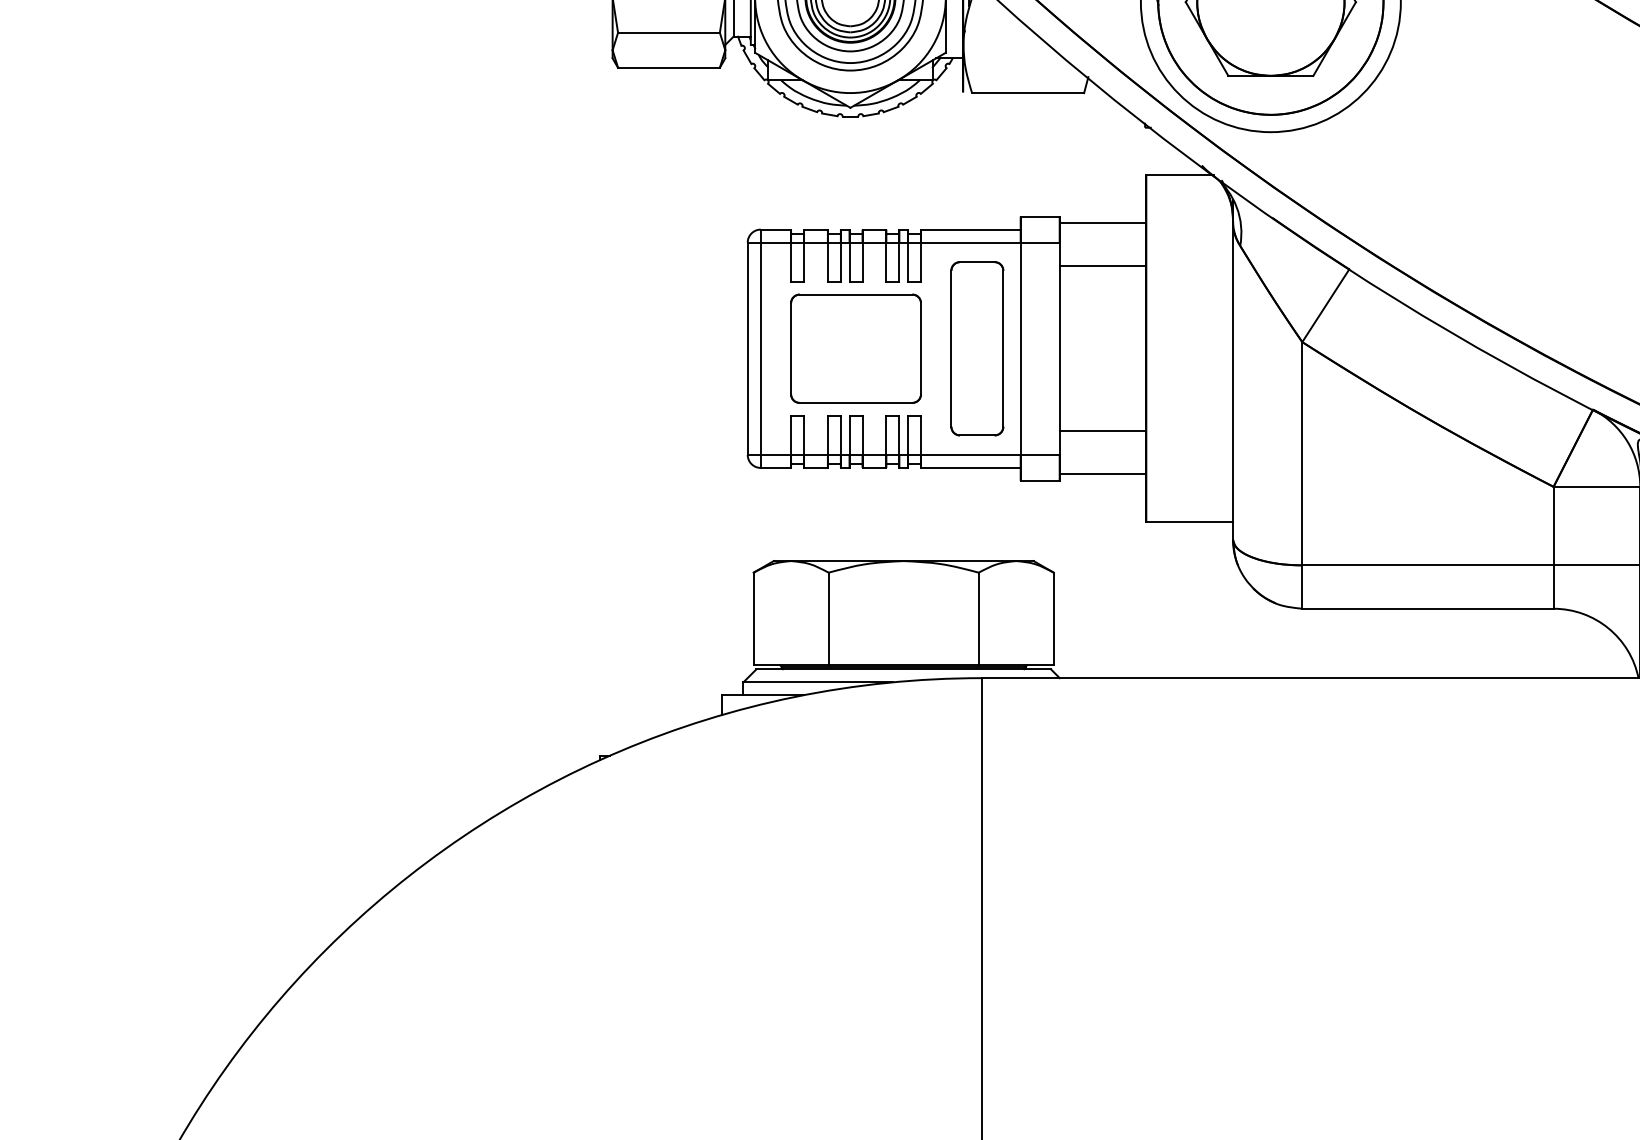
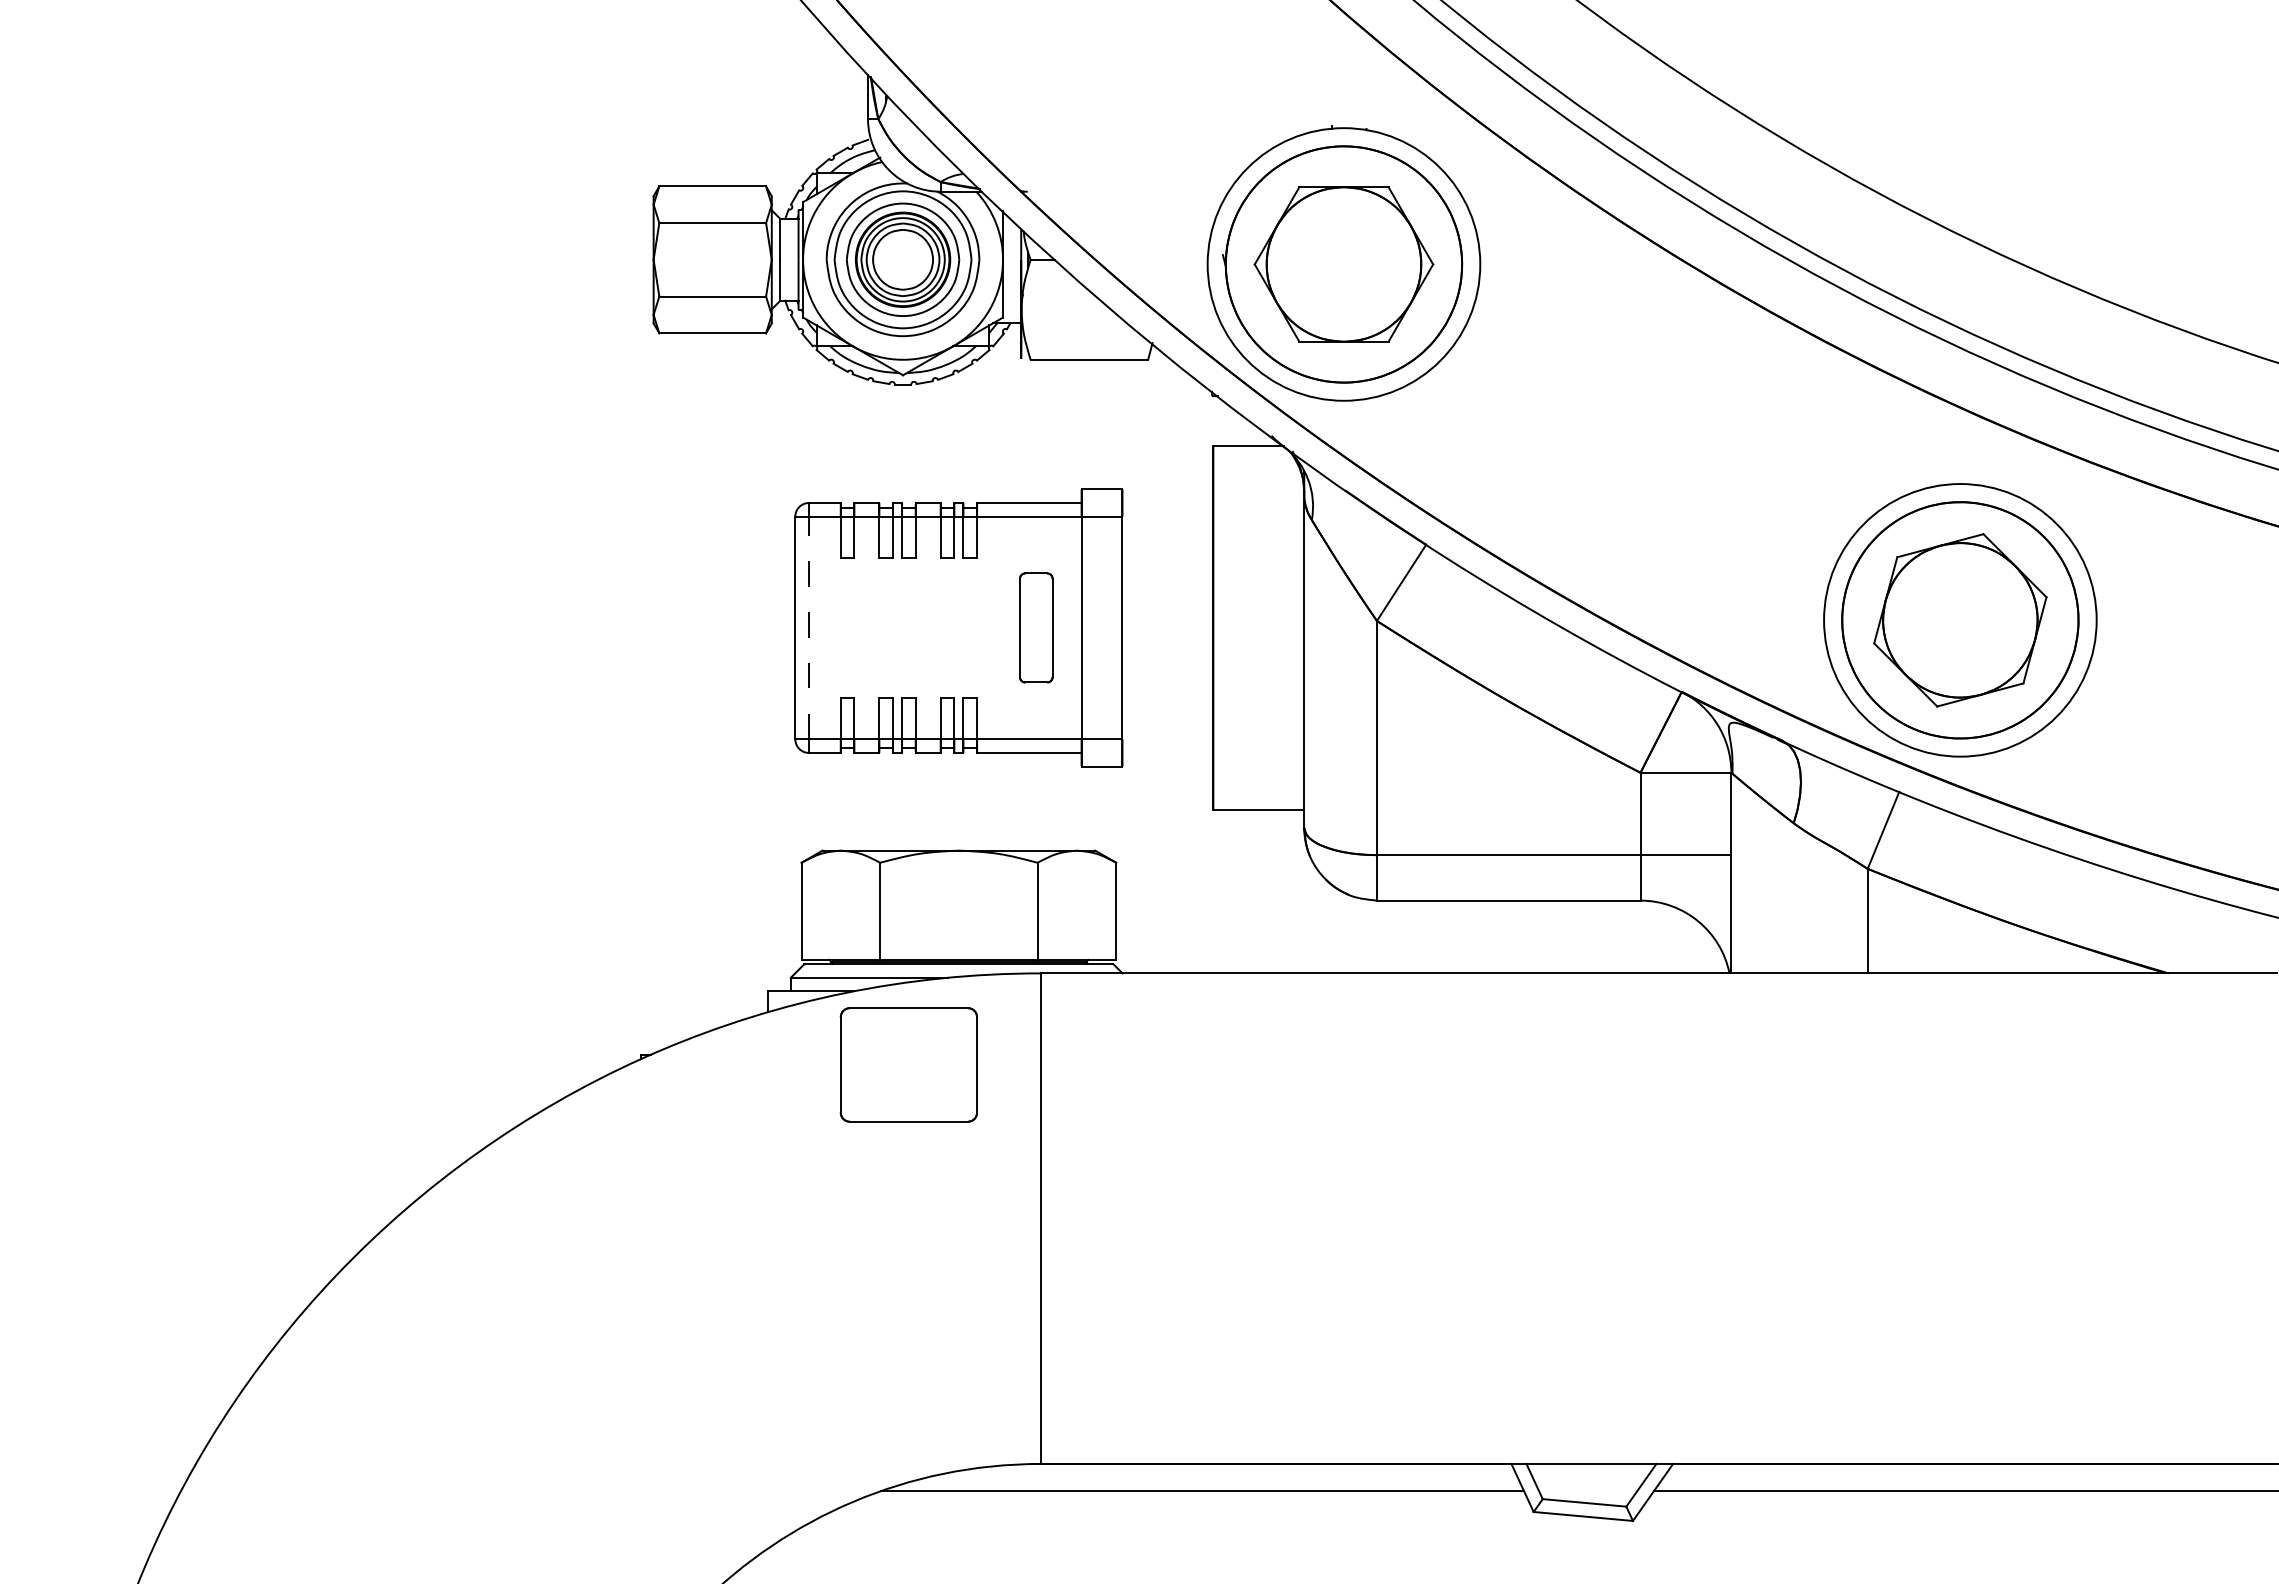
line: (1102, 223) -> (1167, 496), removed
line: (1102, 266) -> (1167, 541), removed
line: (760, 348) -> (808, 627), solid -> dashed
part: (855, 348) -> (908, 1064), moved
part: (977, 348) -> (1036, 627), size x0.6
line: (1102, 431) -> (1167, 714), removed
line: (1102, 474) -> (1167, 759), removed

